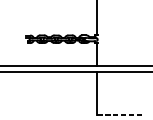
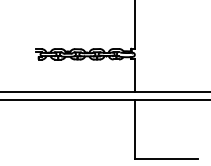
line: (120, 115) -> (166, 159), dashed -> solid

